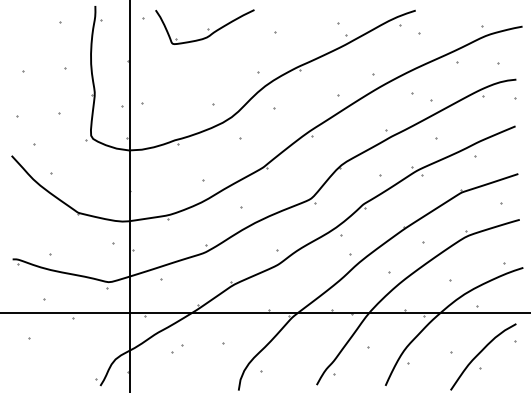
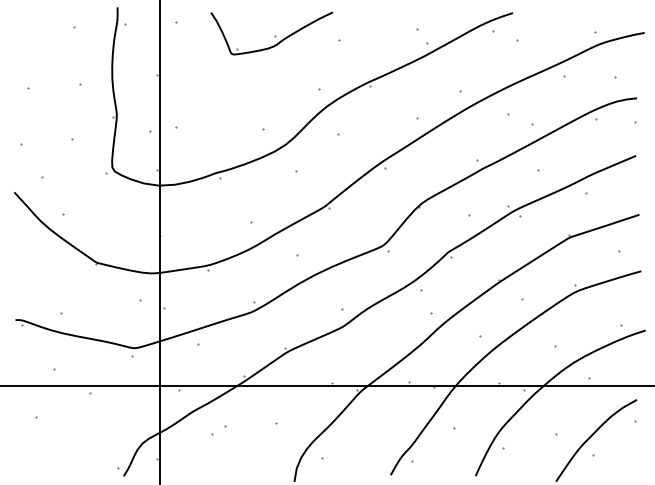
part: (204, 27) -> (271, 33), moved

